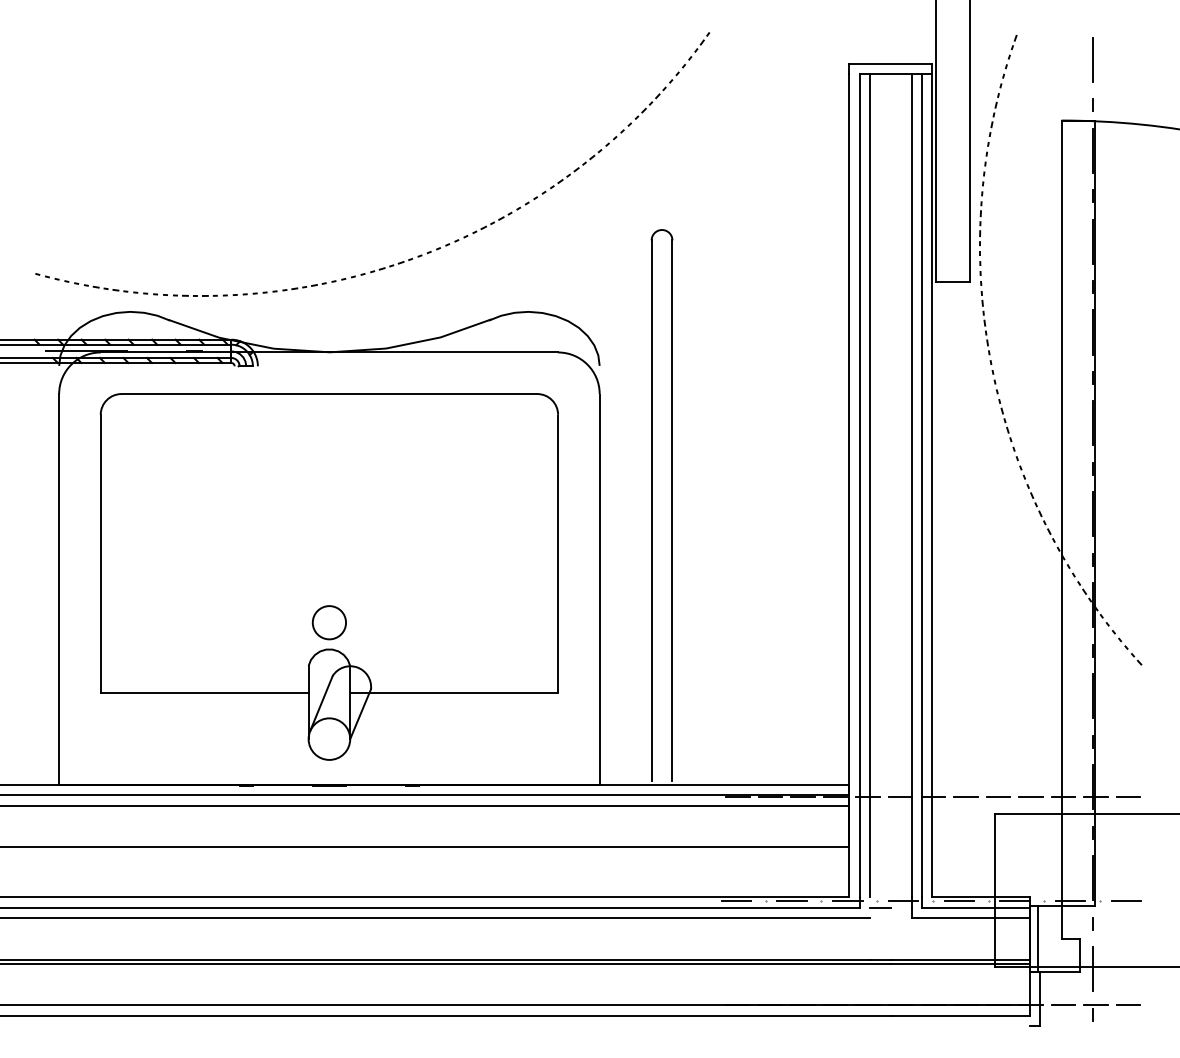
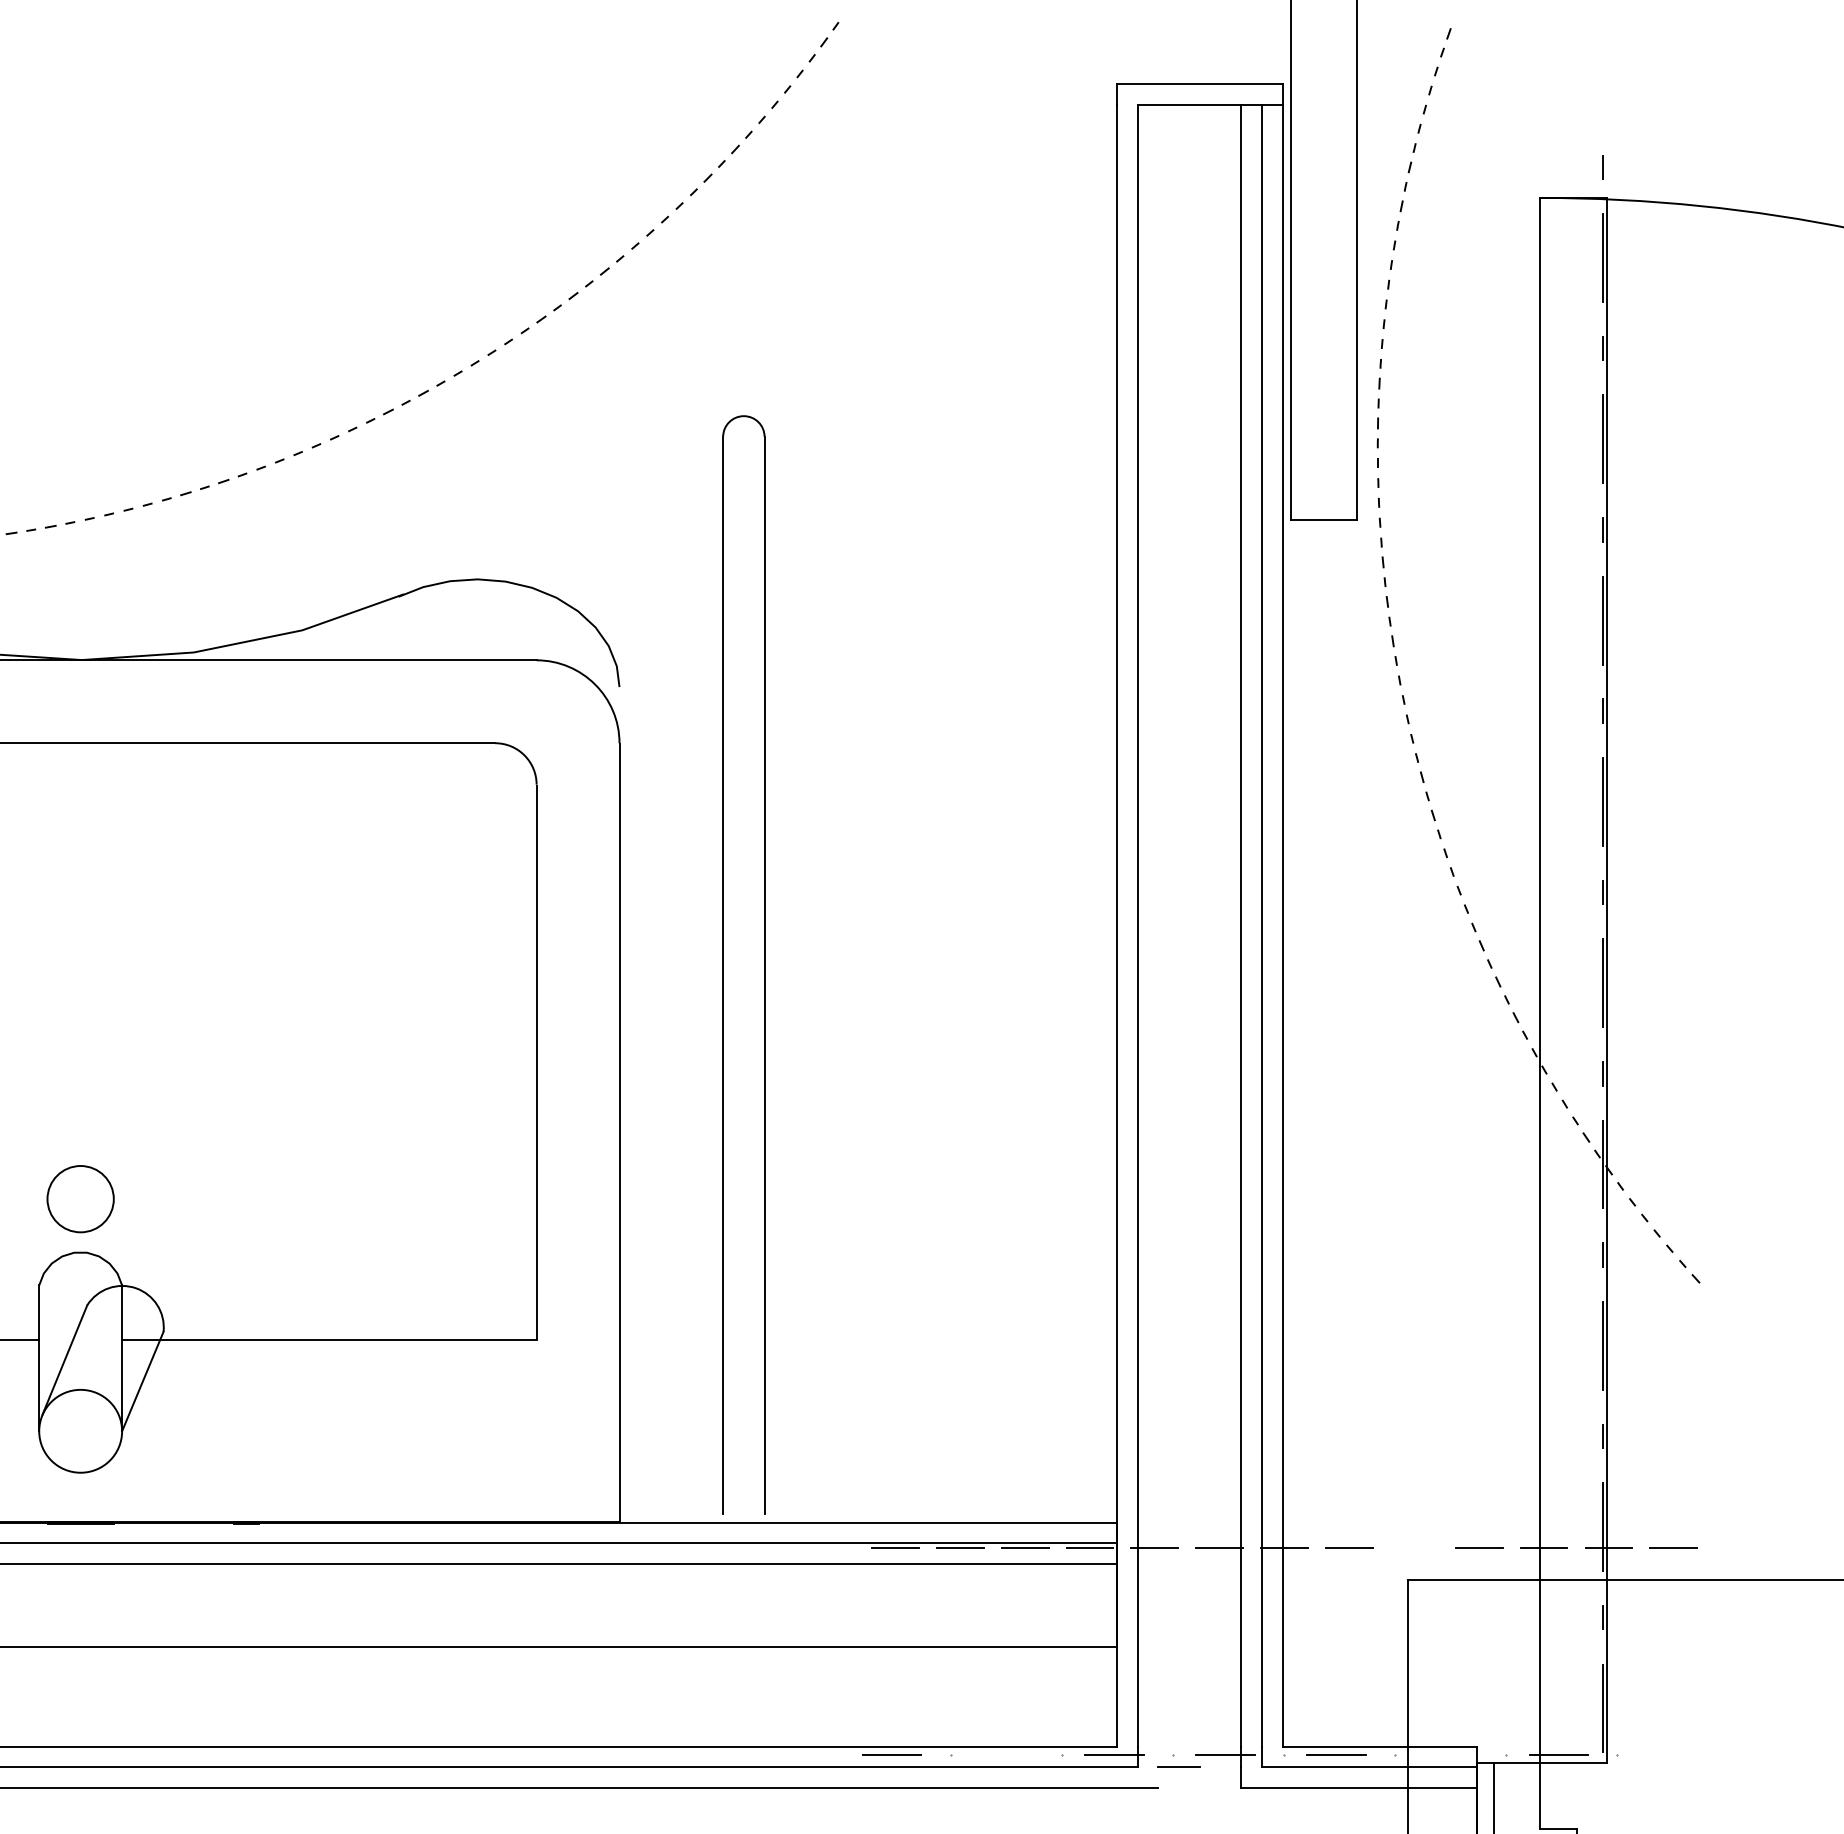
line: (1092, 59) -> (1602, 76), removed
line: (869, 485) -> (1157, 925), removed
line: (998, 796) -> (1414, 1545), removed
line: (791, 901) -> (1001, 1754), removed
line: (1014, 901) -> (1446, 1754), removed
line: (1126, 901) -> (1669, 1754), removed
line: (1092, 923) -> (1602, 1798), removed

